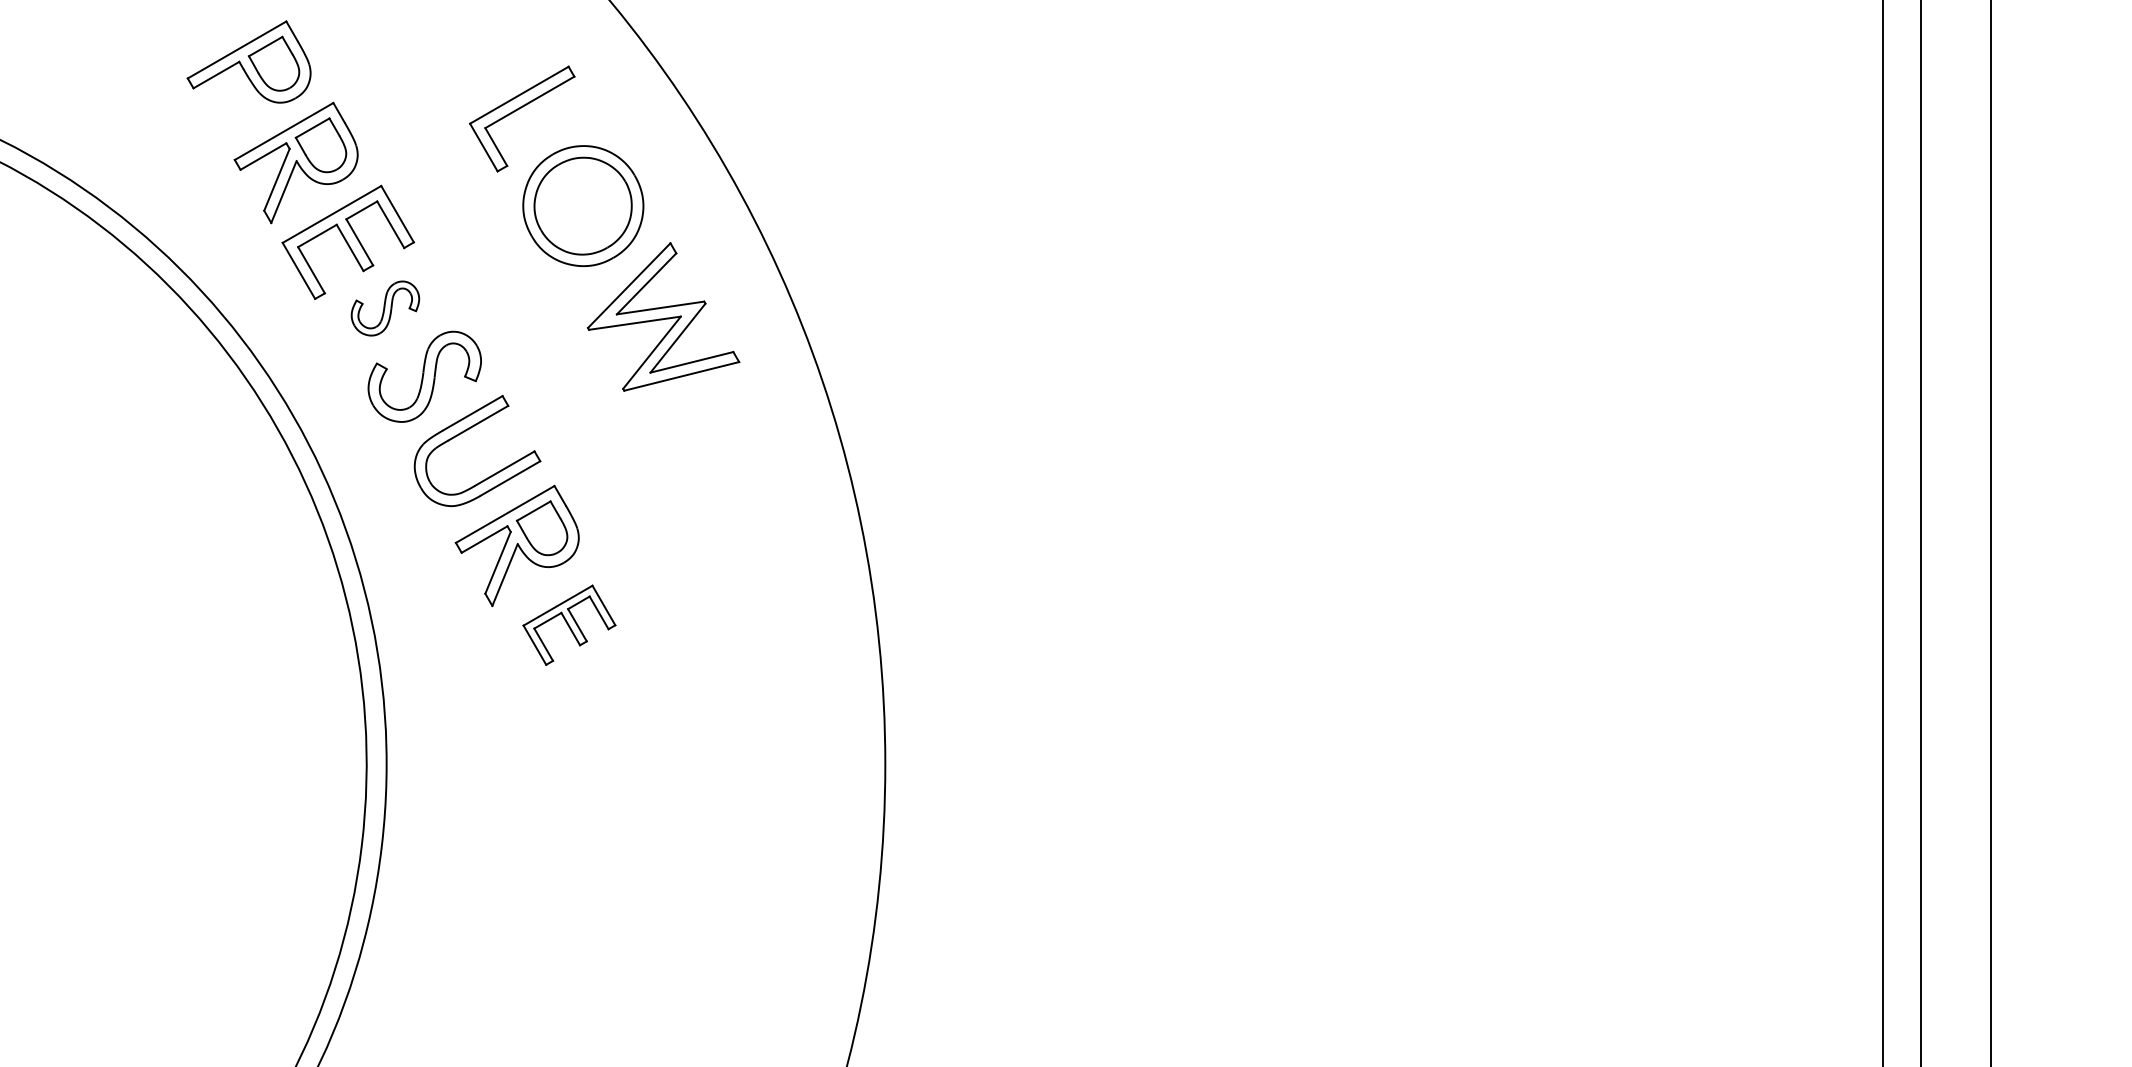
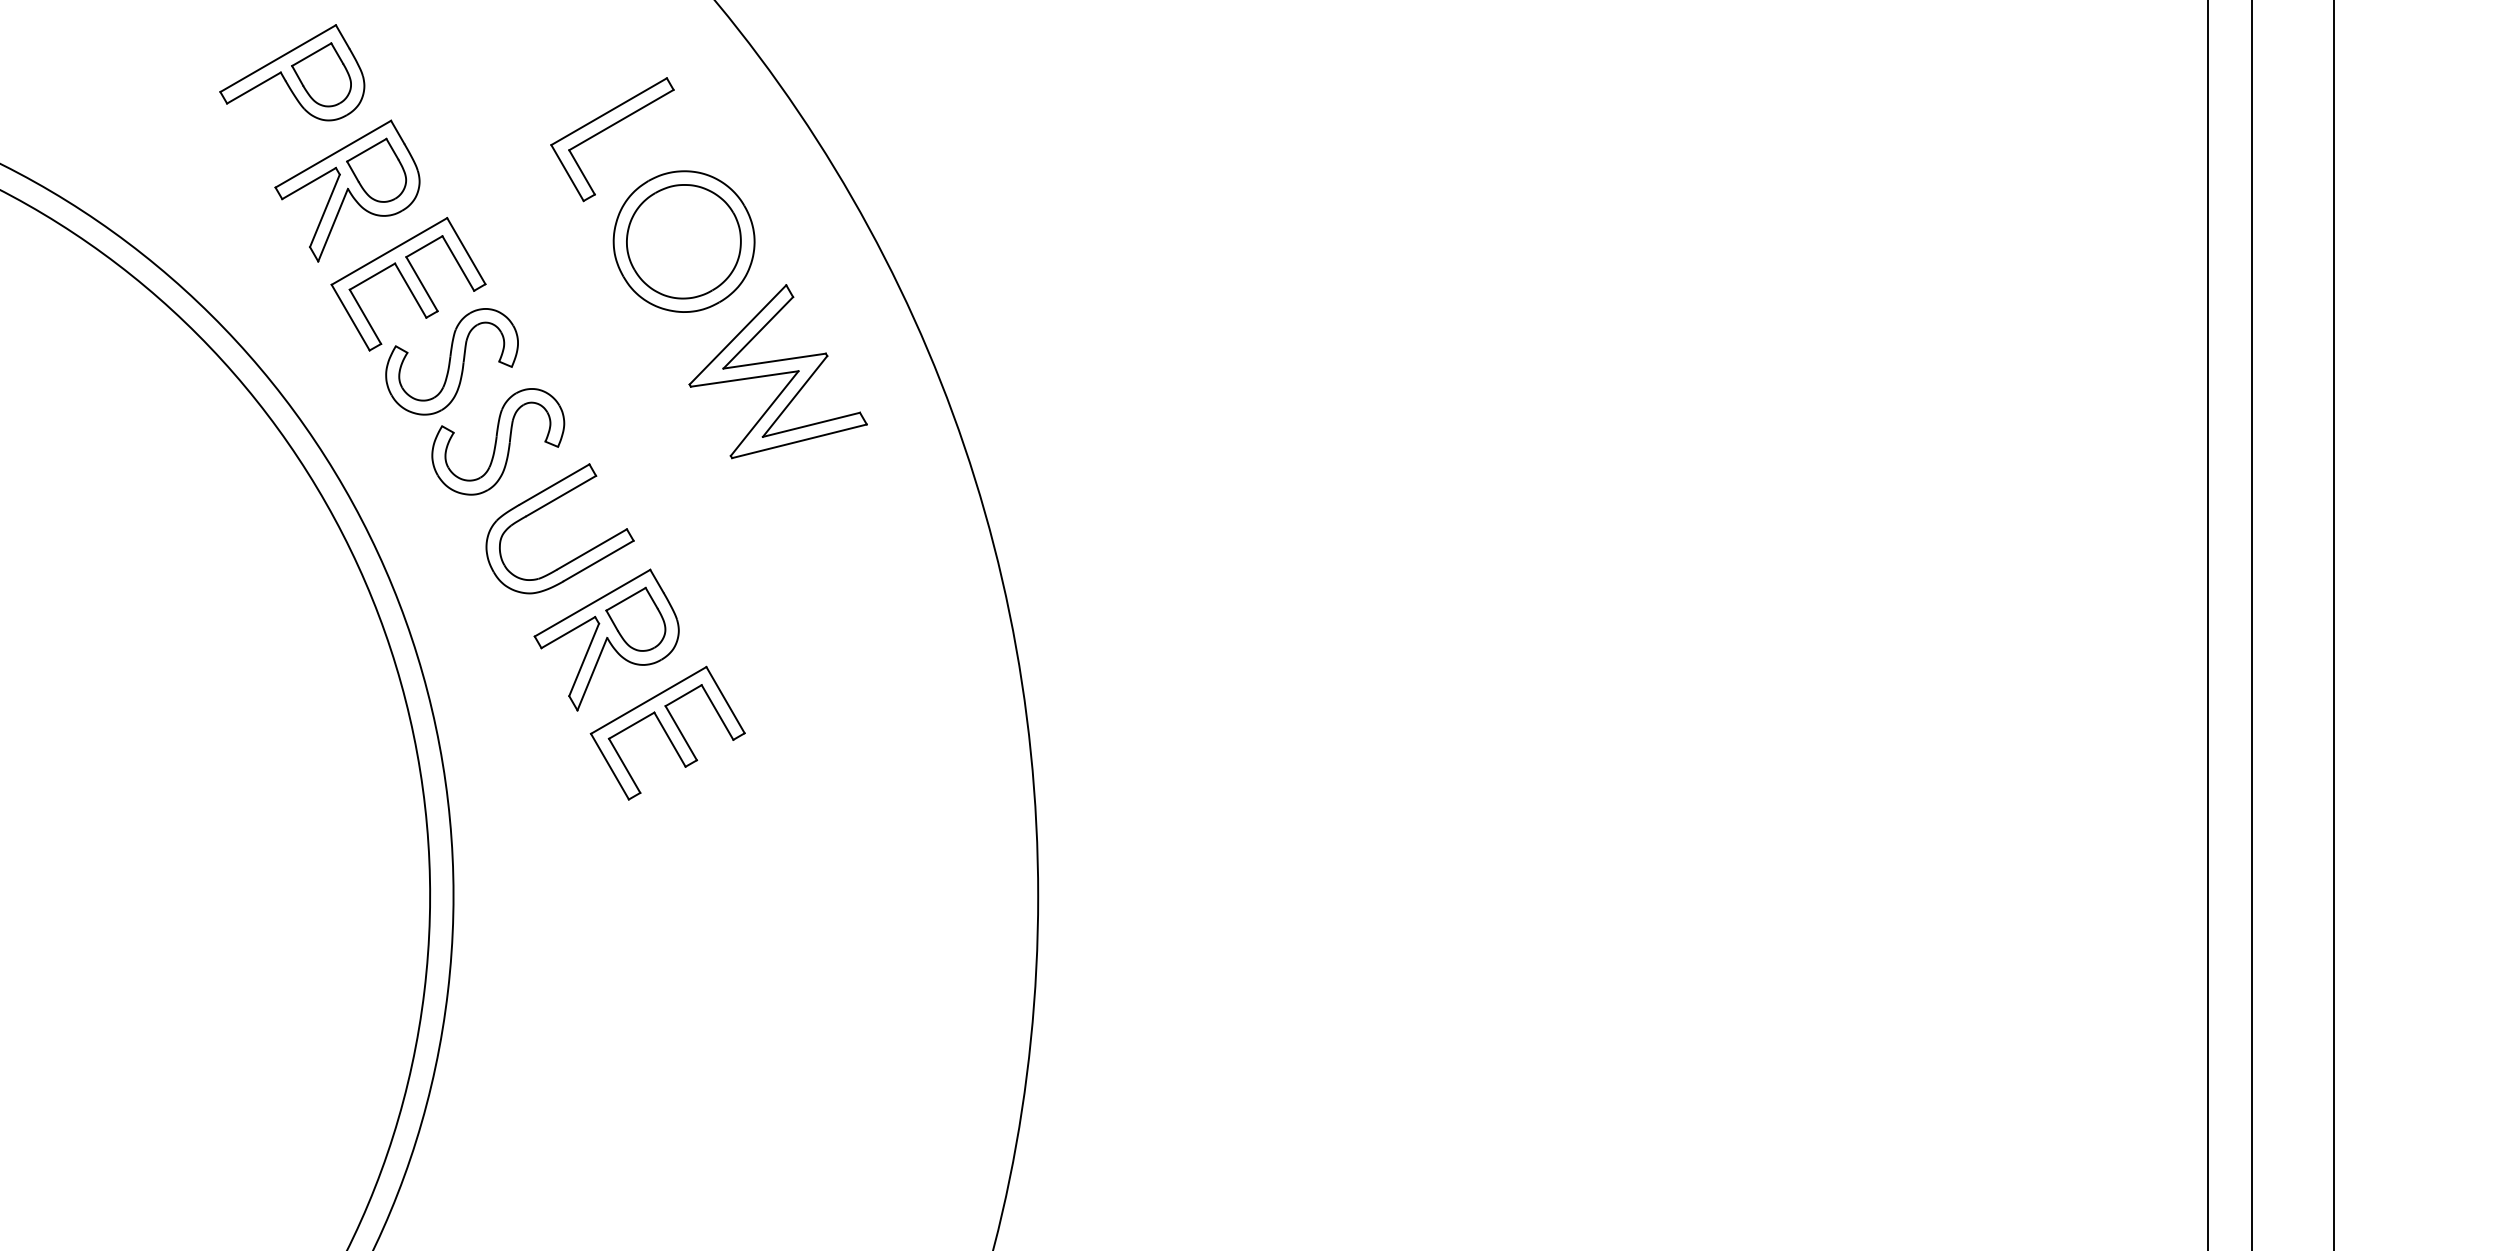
part: (385, 308) -> (452, 361), size x1.67
part: (569, 624) -> (667, 732), size x1.43

